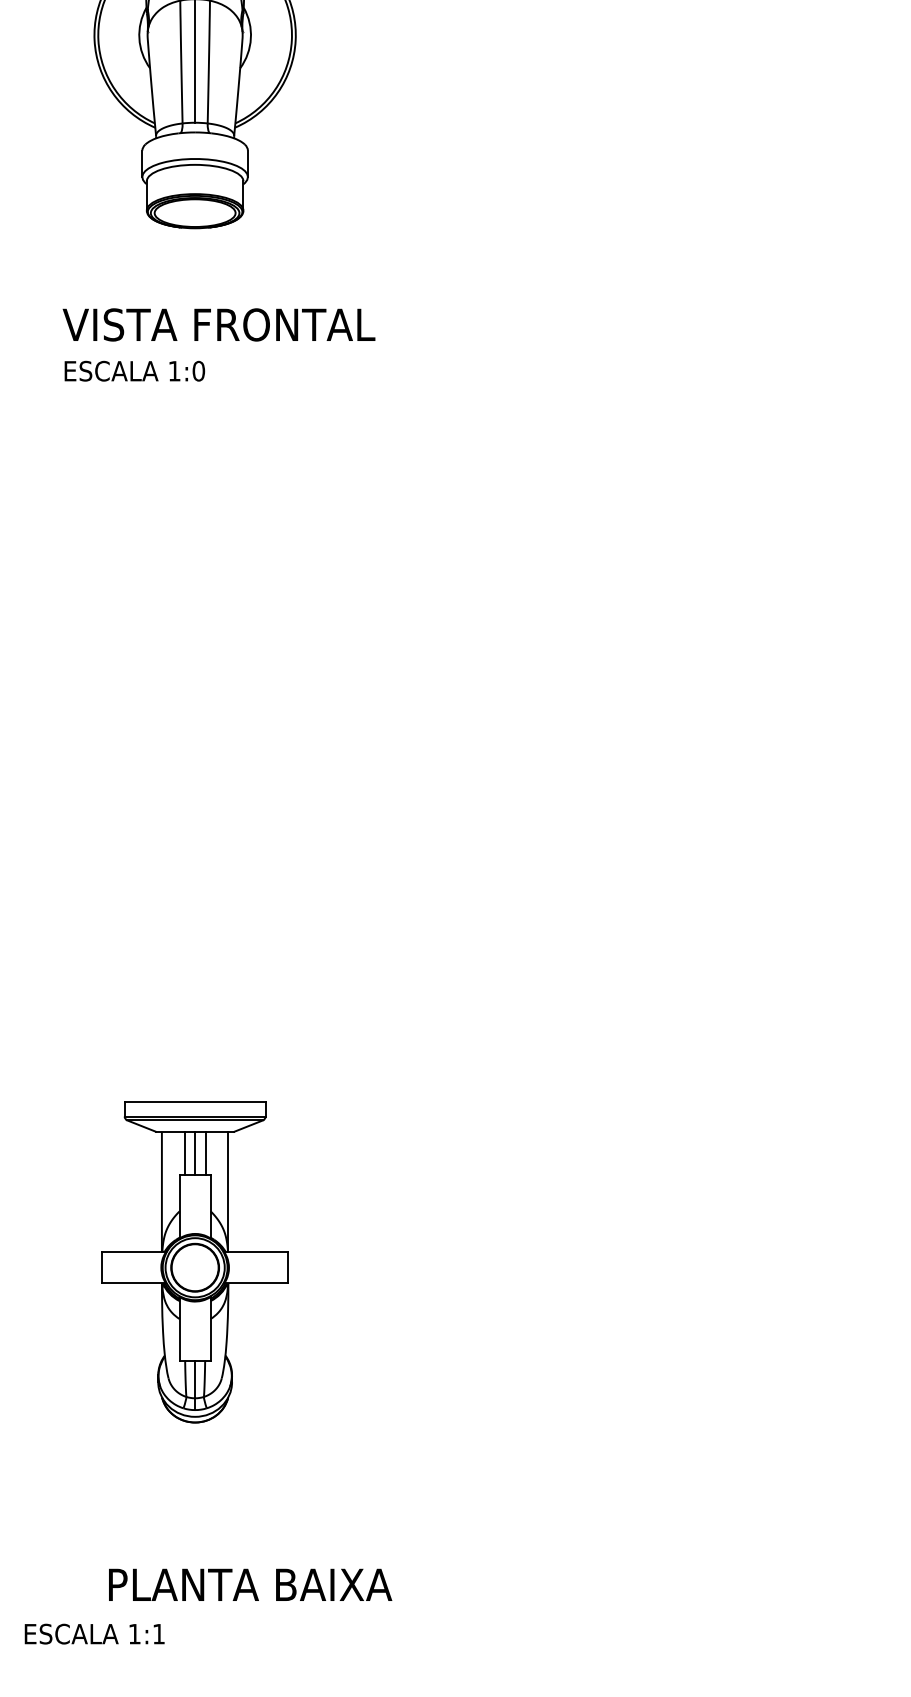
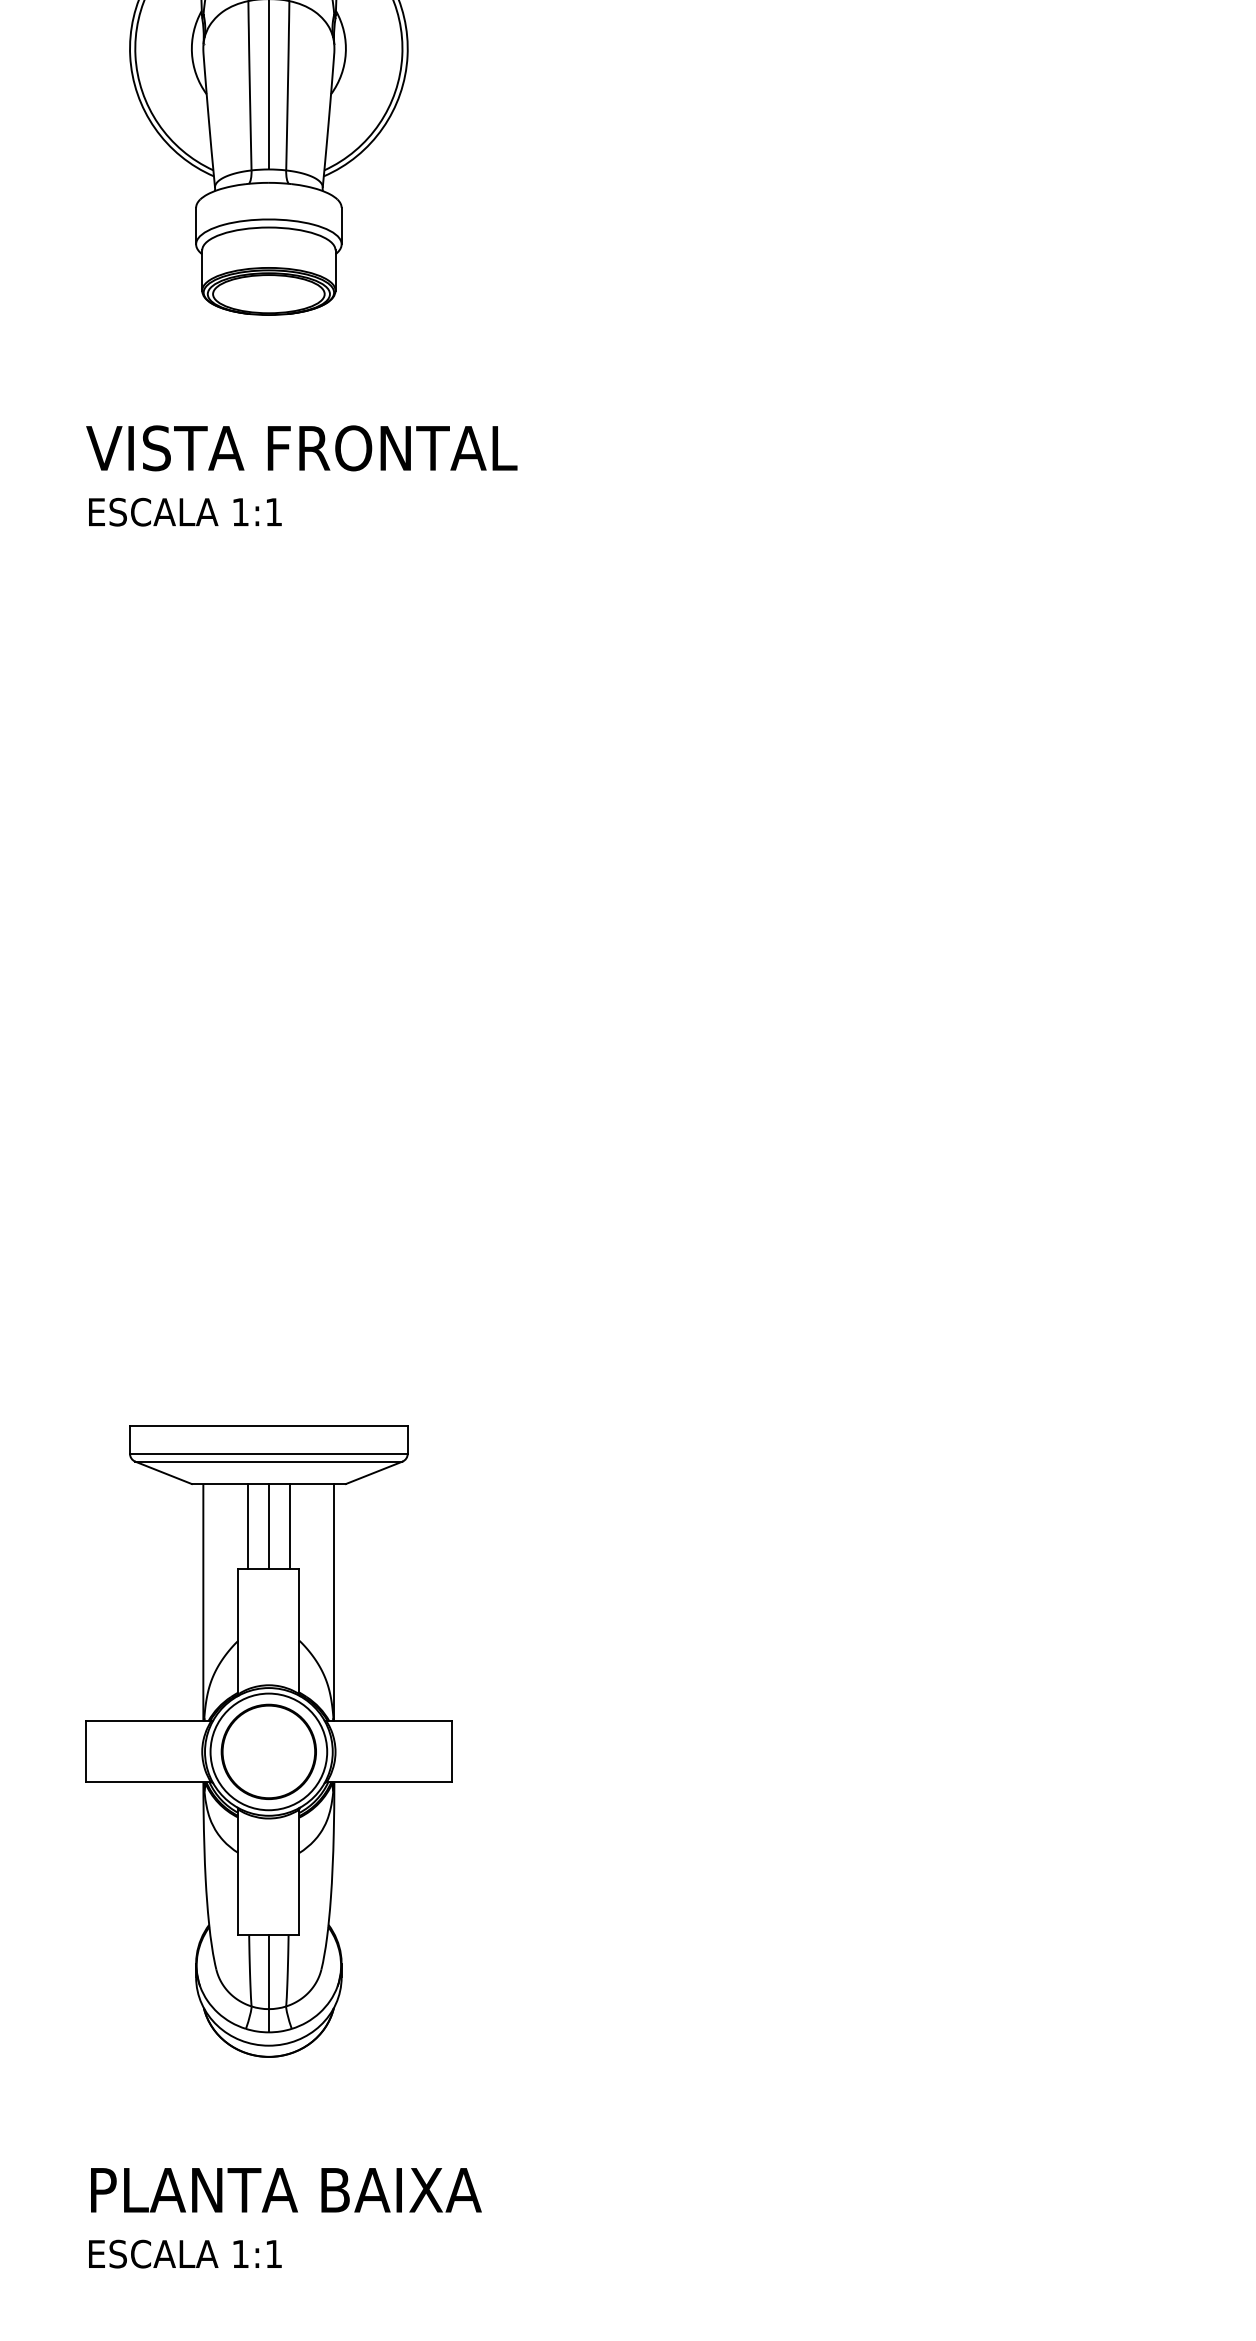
text: (198, 370) -> (273, 511), 1:0 -> 1:1
part: (194, 1262) -> (268, 1741), size x1.43
text: (250, 1585) -> (286, 2190), moved
text: (94, 1633) -> (185, 2253), moved

